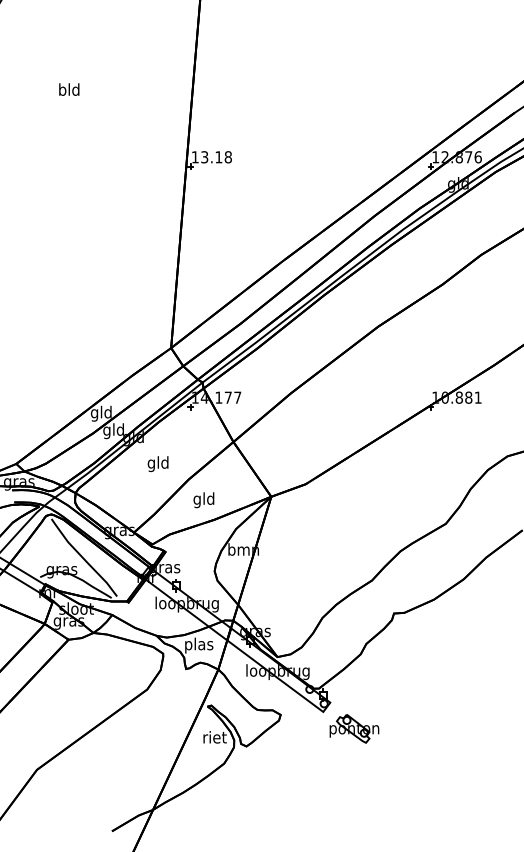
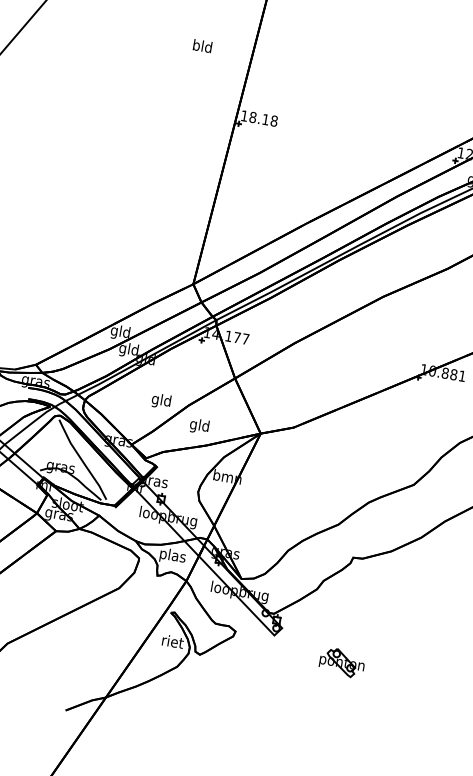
text: (69, 89) -> (202, 46), moved
text: (204, 157) -> (252, 117), 13.18 -> 18.18
text: (157, 463) -> (160, 400), moved
part: (354, 728) -> (342, 662), moved

